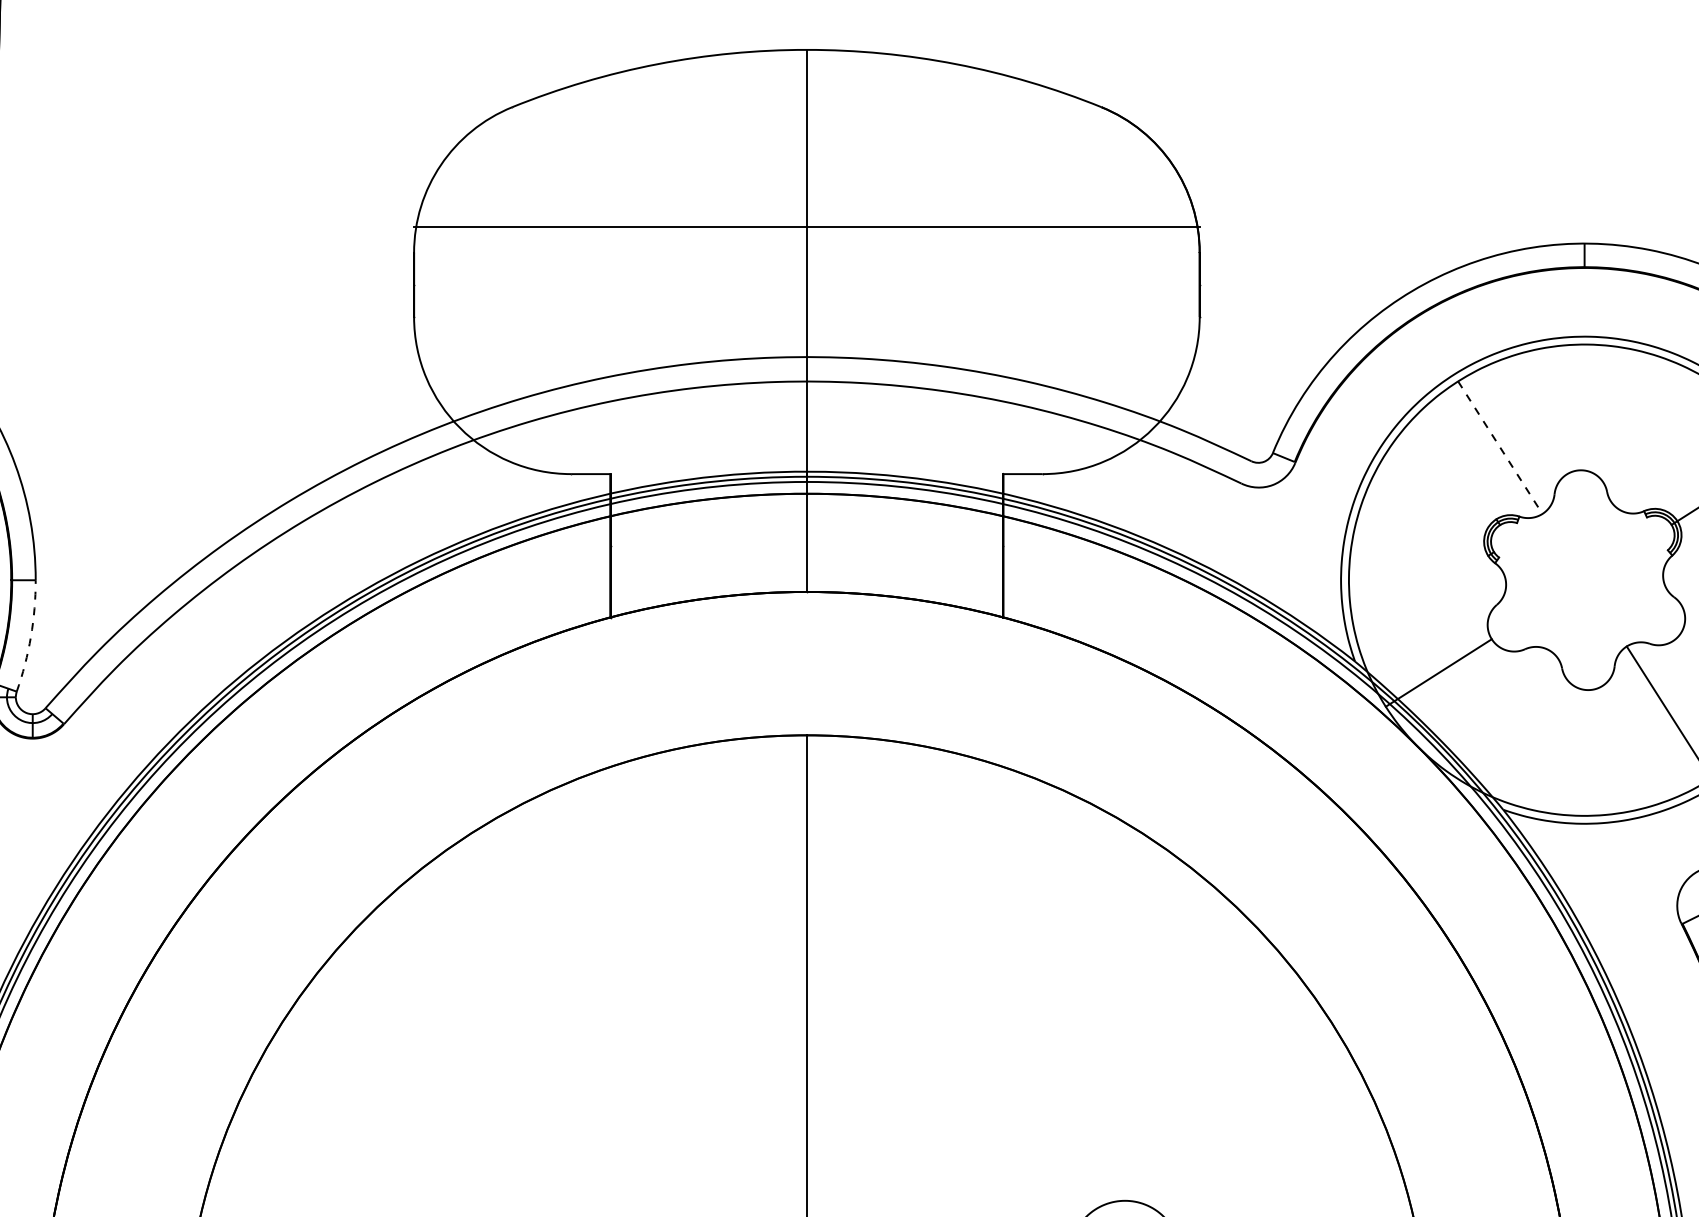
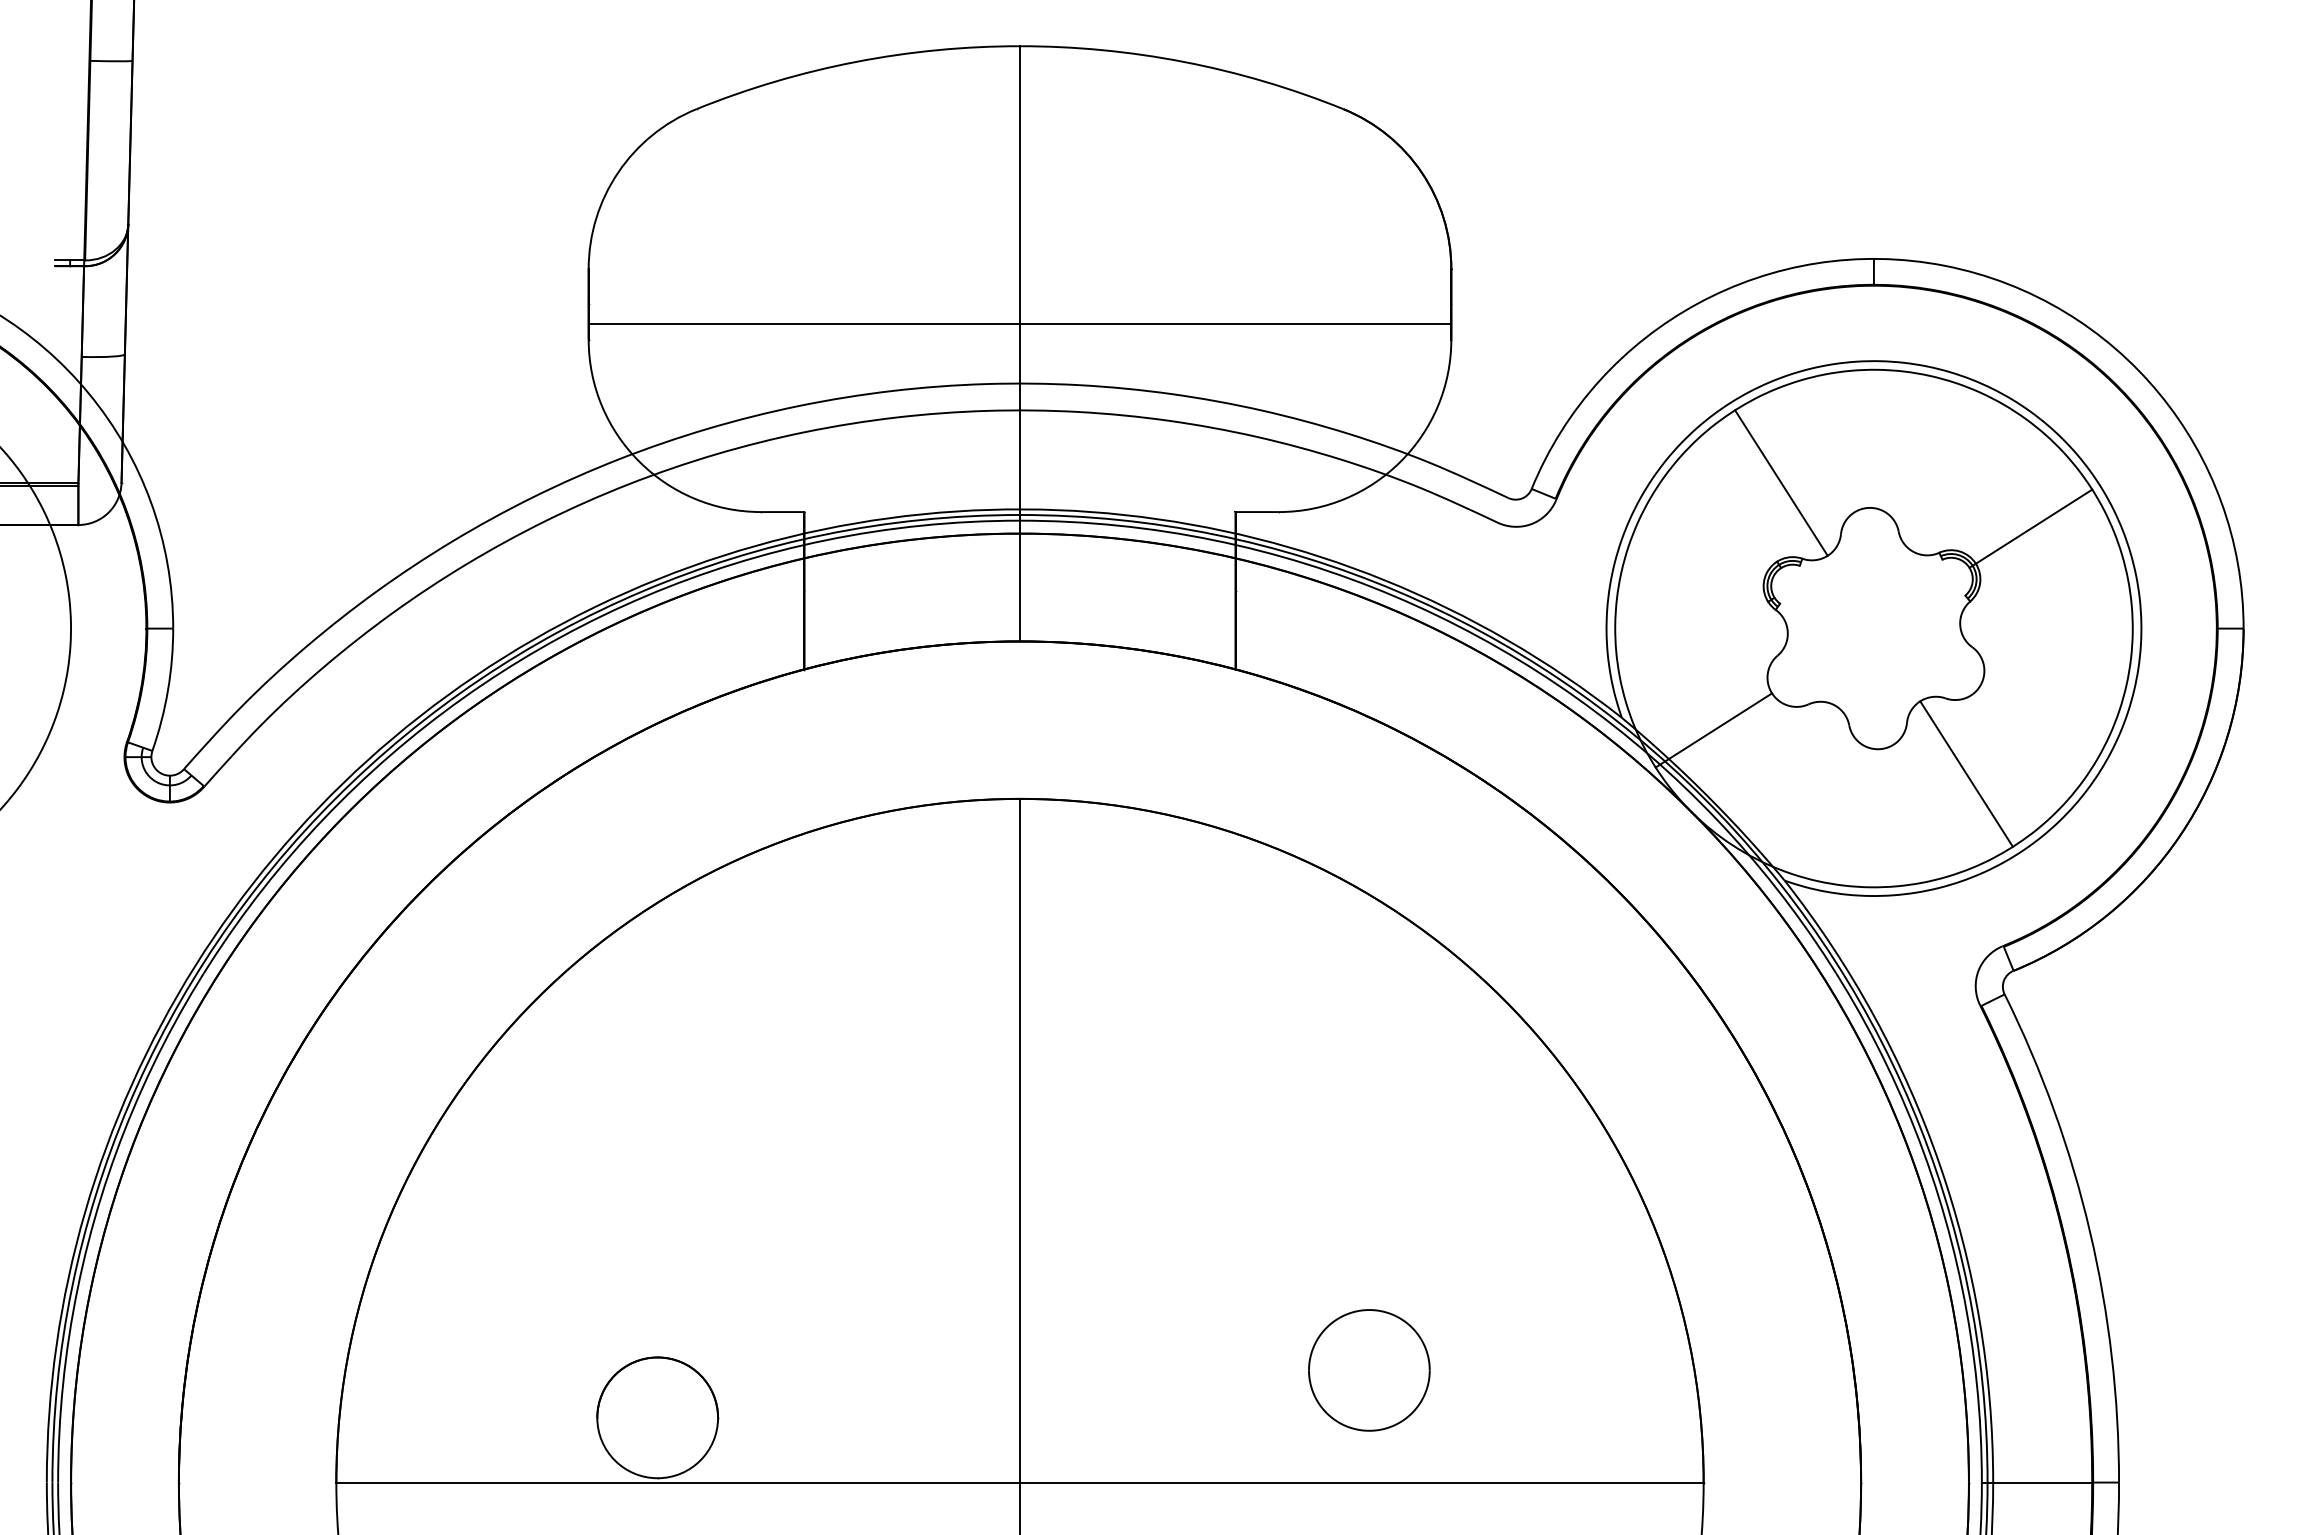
line: (806, 226) -> (1019, 323), moved
line: (1500, 448) -> (1781, 483), dashed -> solid
arc: (30, 636) -> (167, 690), dashed -> solid

